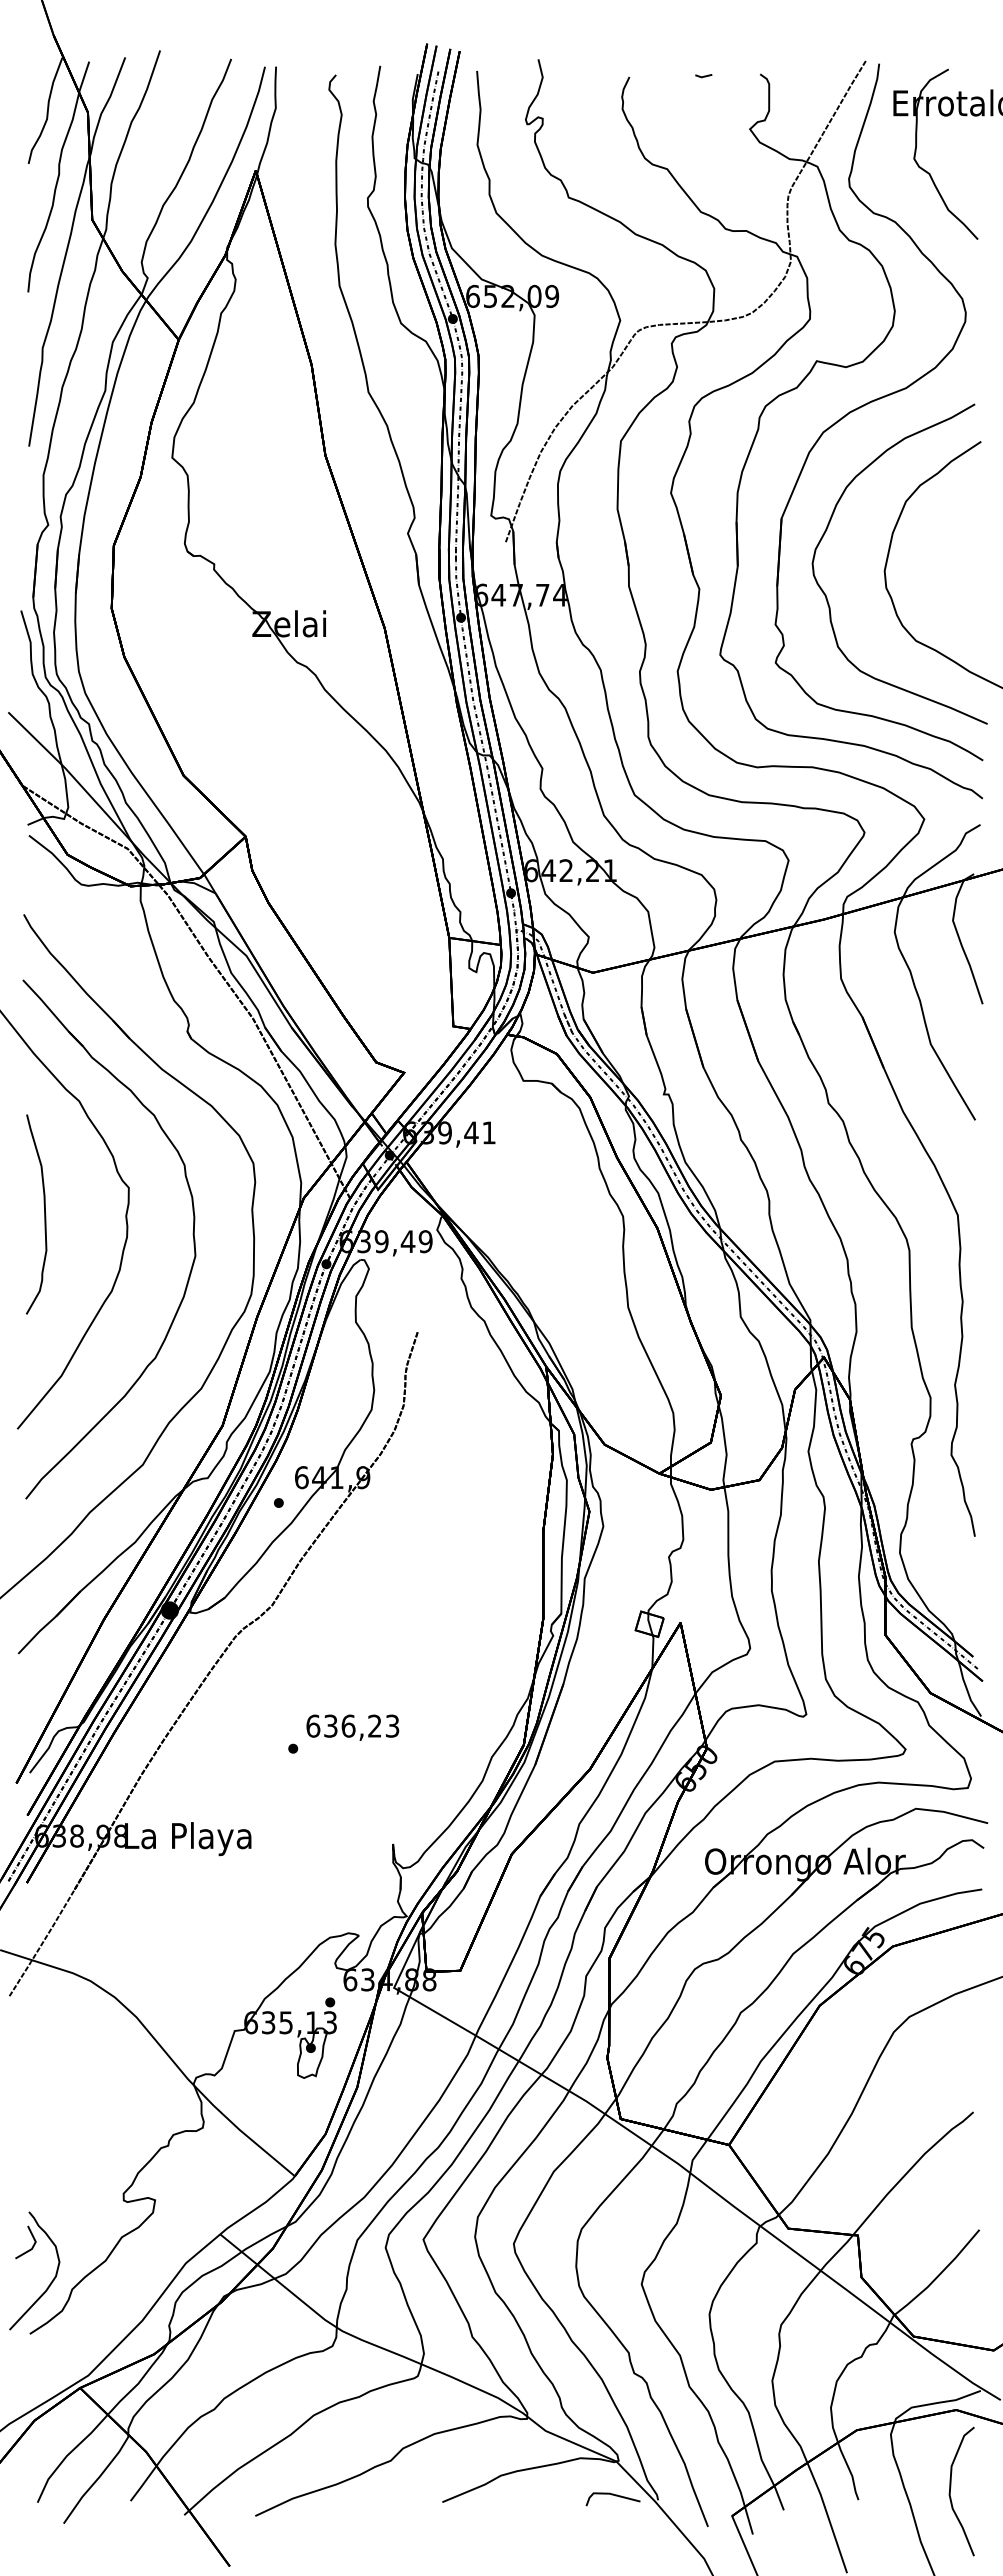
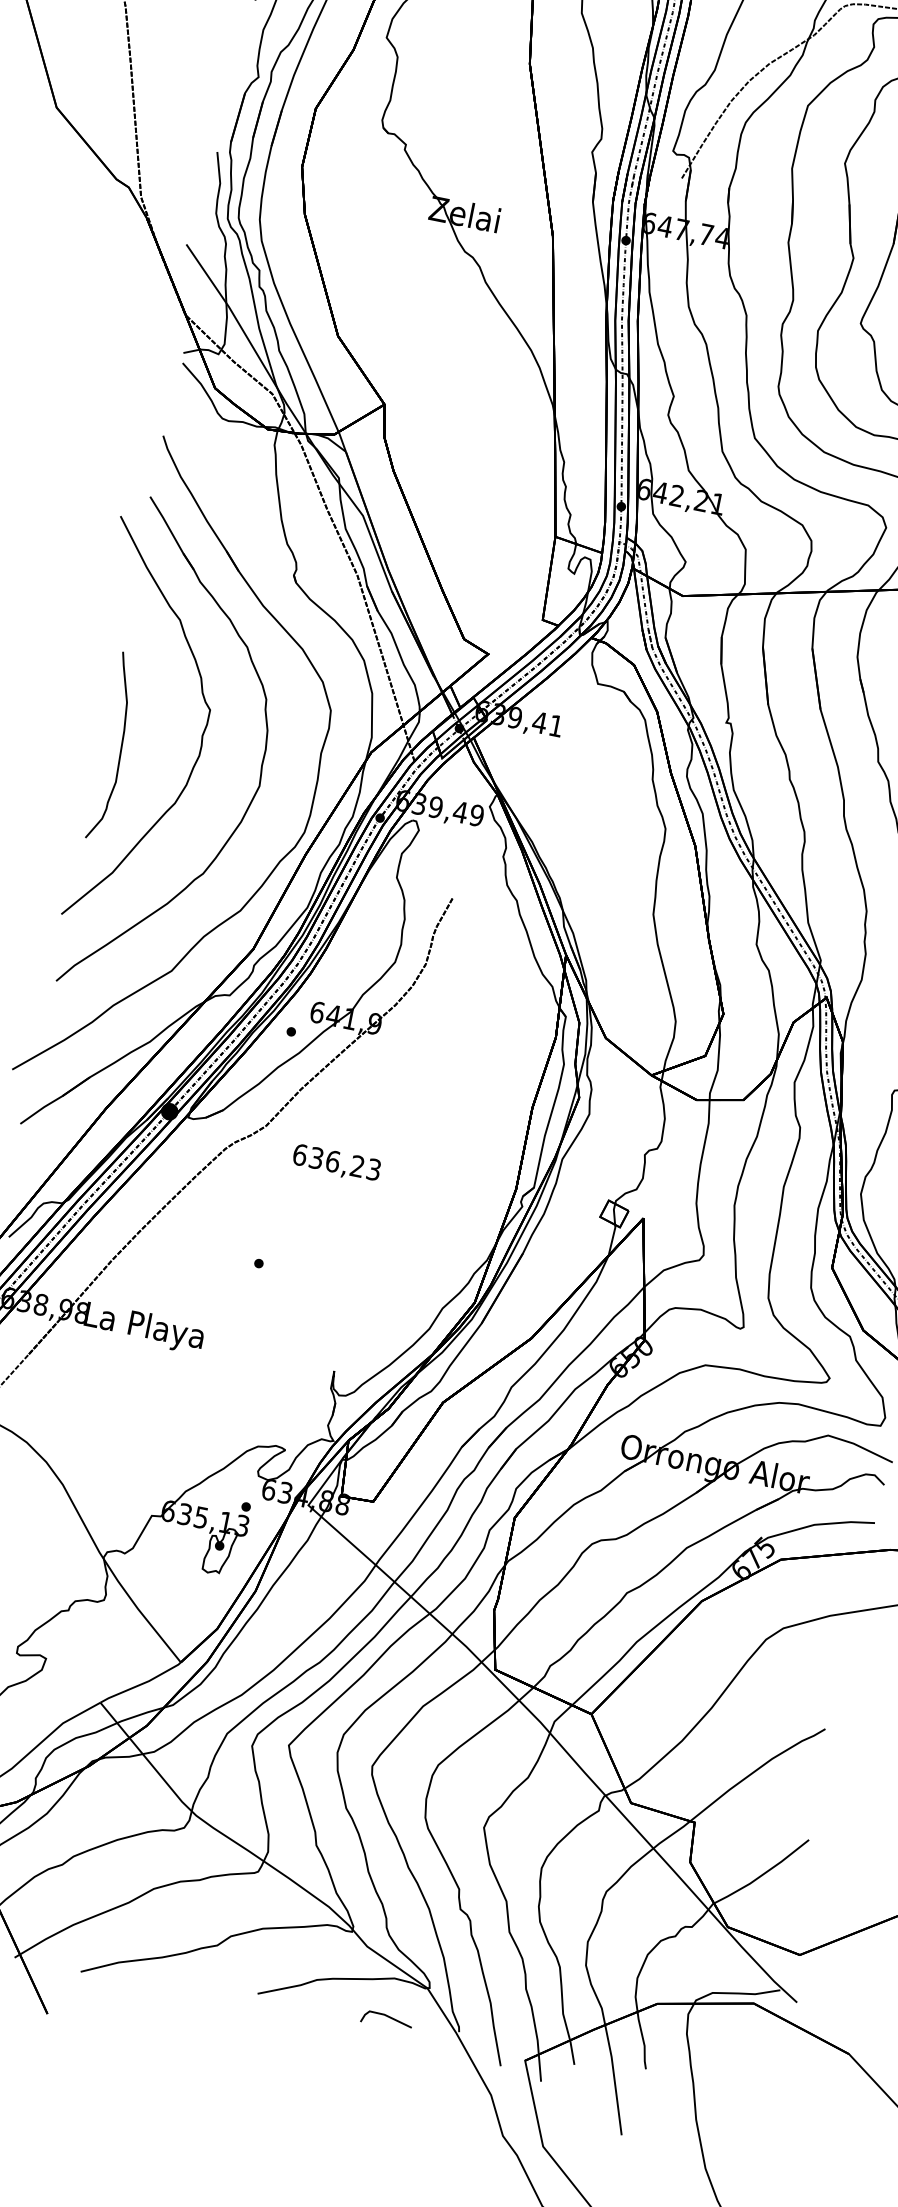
curve: (44, 1214) -> (120, 748), moved
text: (352, 1727) -> (336, 1163), moved
curve: (951, 2487) -> (734, 2074), removed
line: (612, 2495) -> (386, 2016), moved

